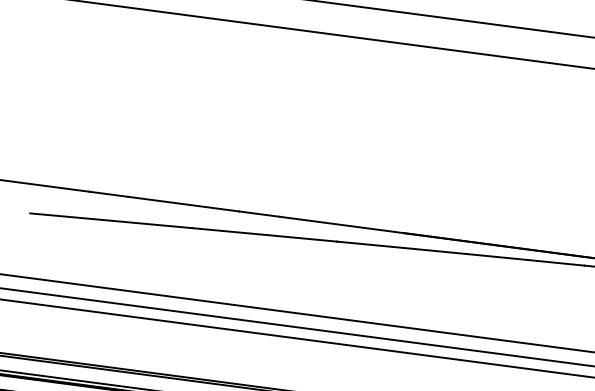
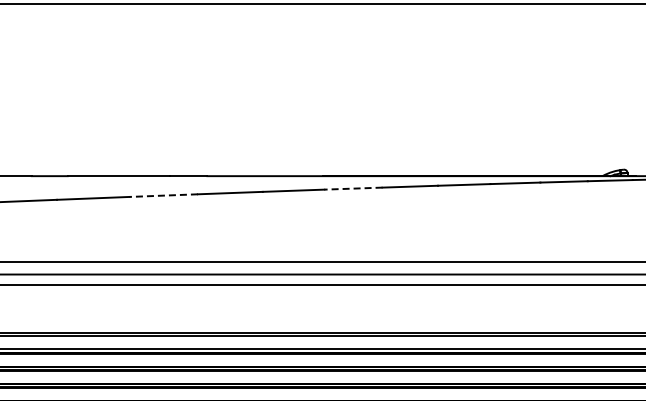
line: (229, 231) -> (163, 195), solid -> dashed
line: (434, 250) -> (352, 188), solid -> dashed

